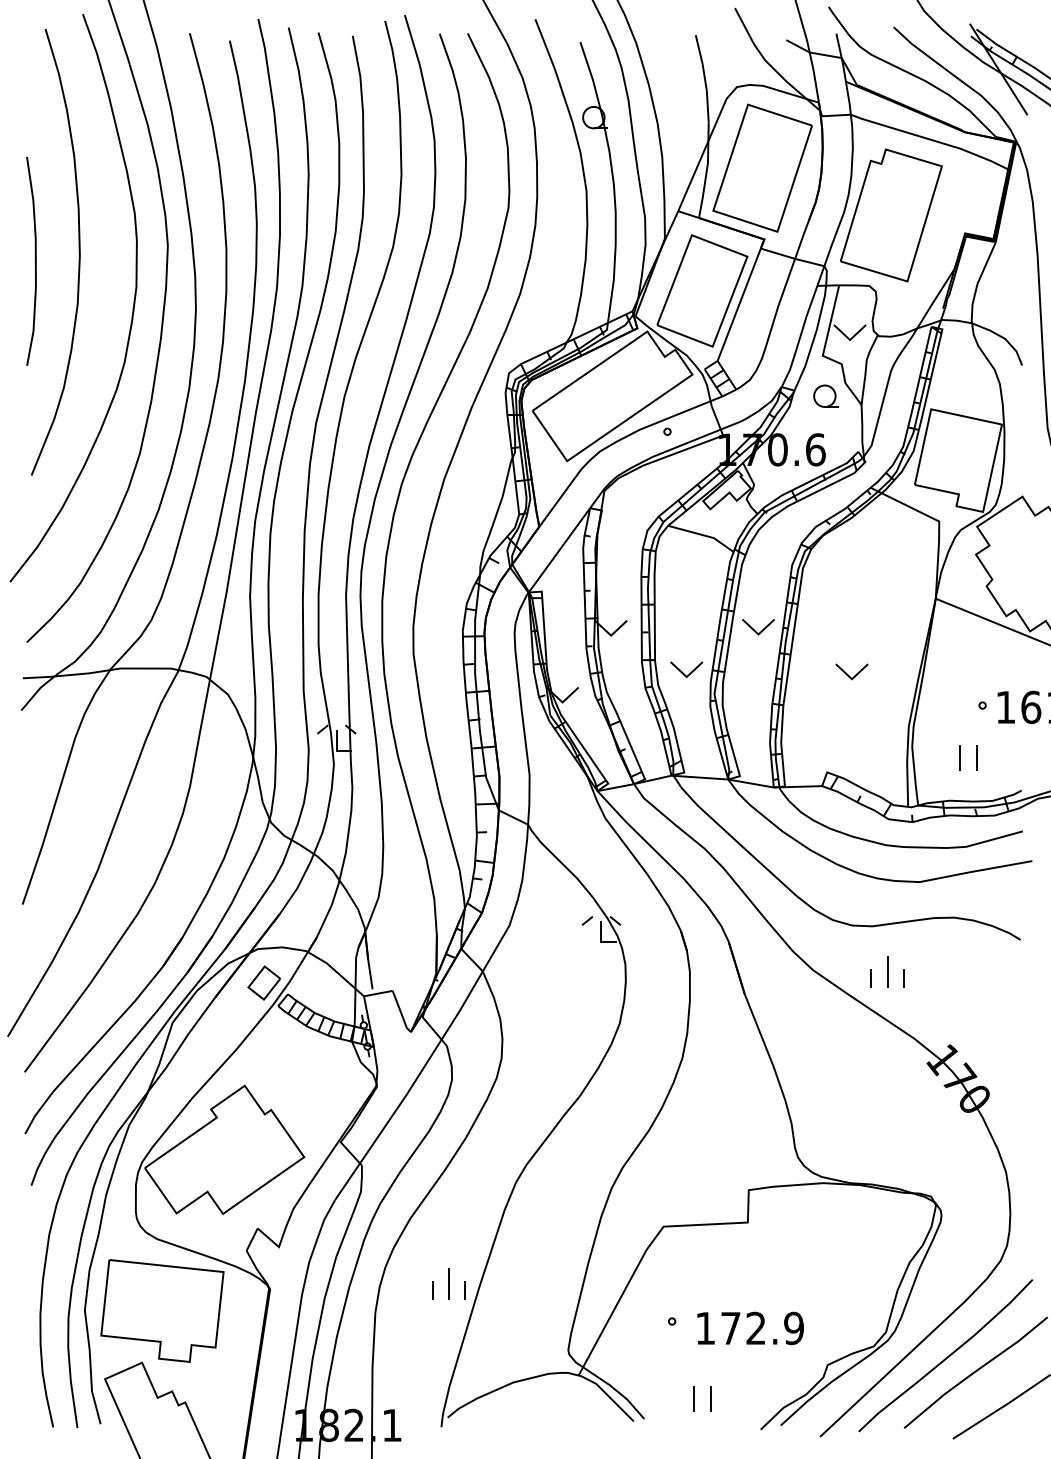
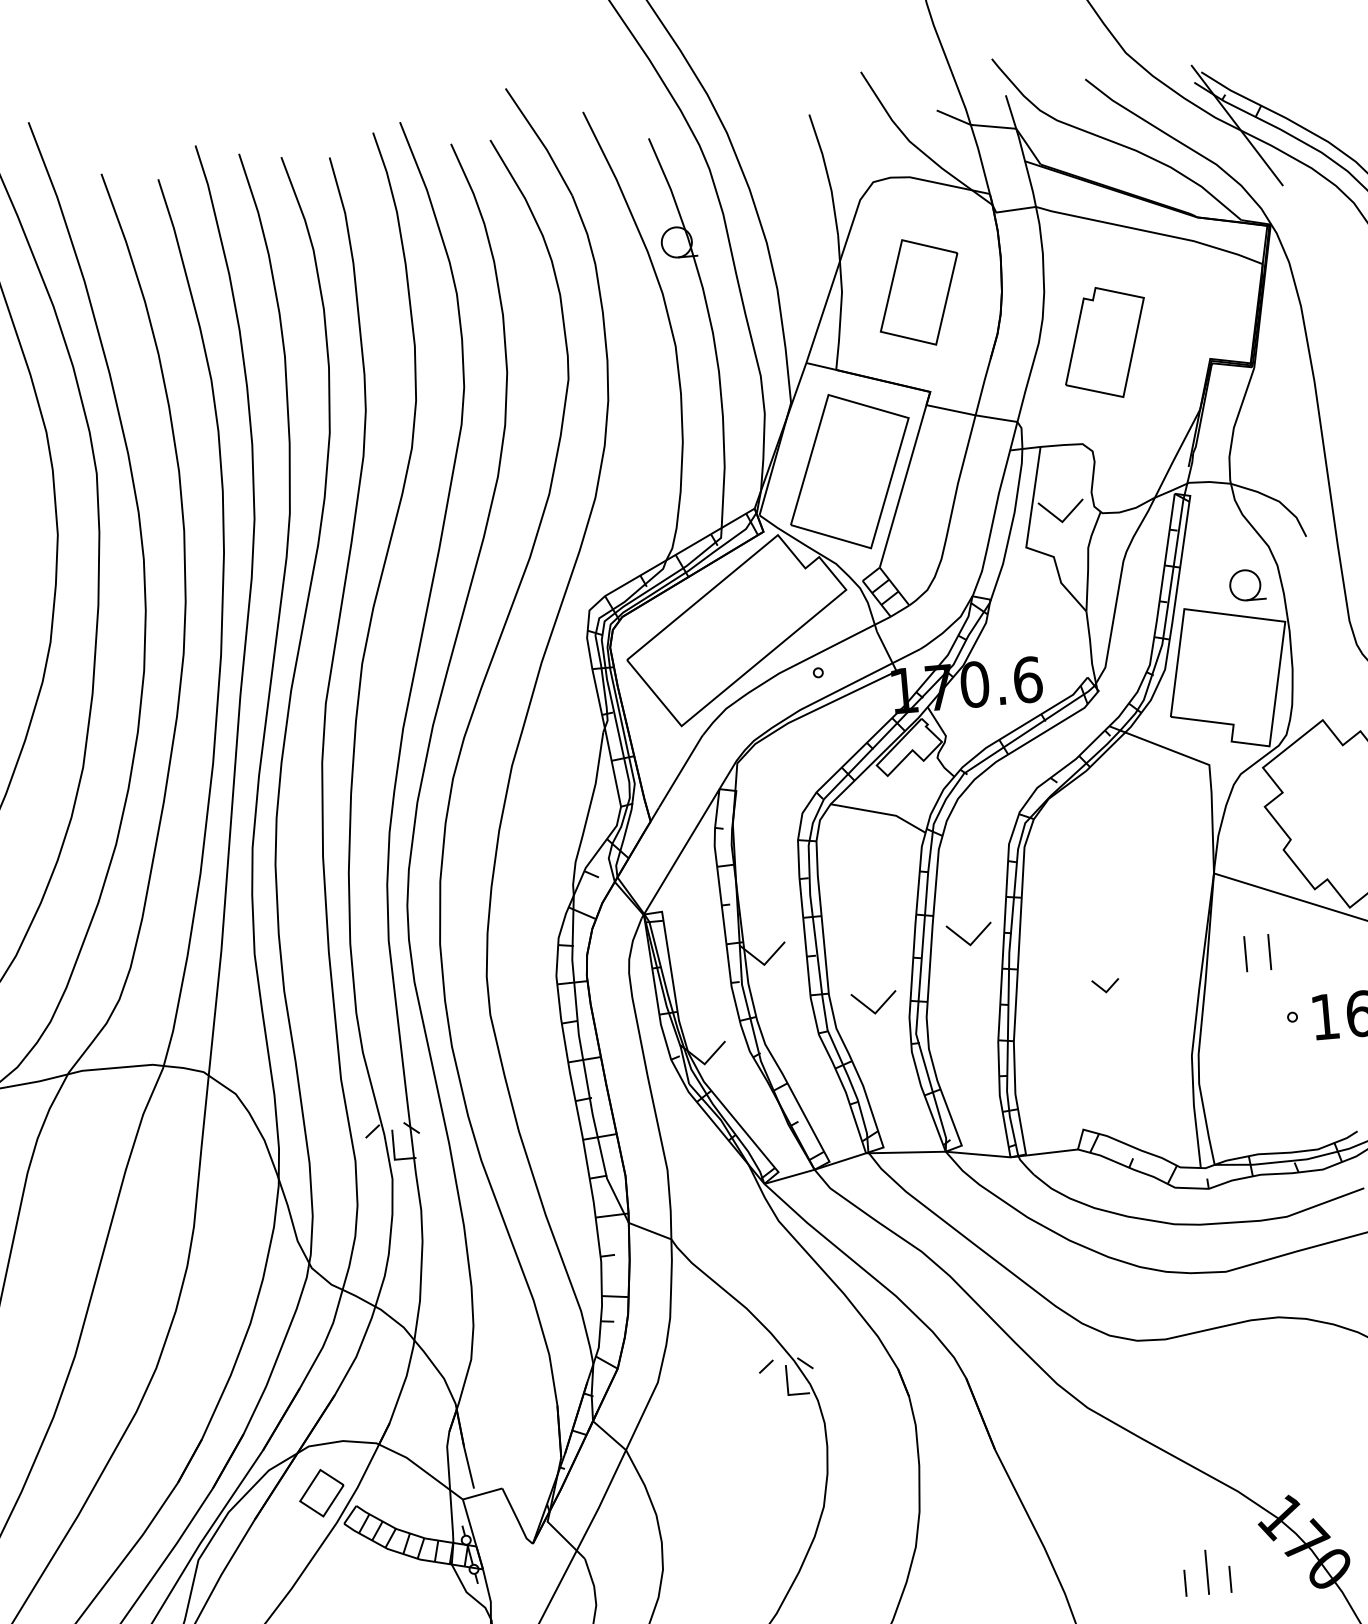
part: (762, 167) -> (918, 291), size x0.6
part: (891, 215) -> (1105, 342), size x0.6
part: (825, 395) -> (1246, 584), moved
part: (851, 671) -> (1105, 985), size x0.6
part: (960, 757) -> (1245, 953), moved
part: (887, 971) -> (1207, 1571), moved

